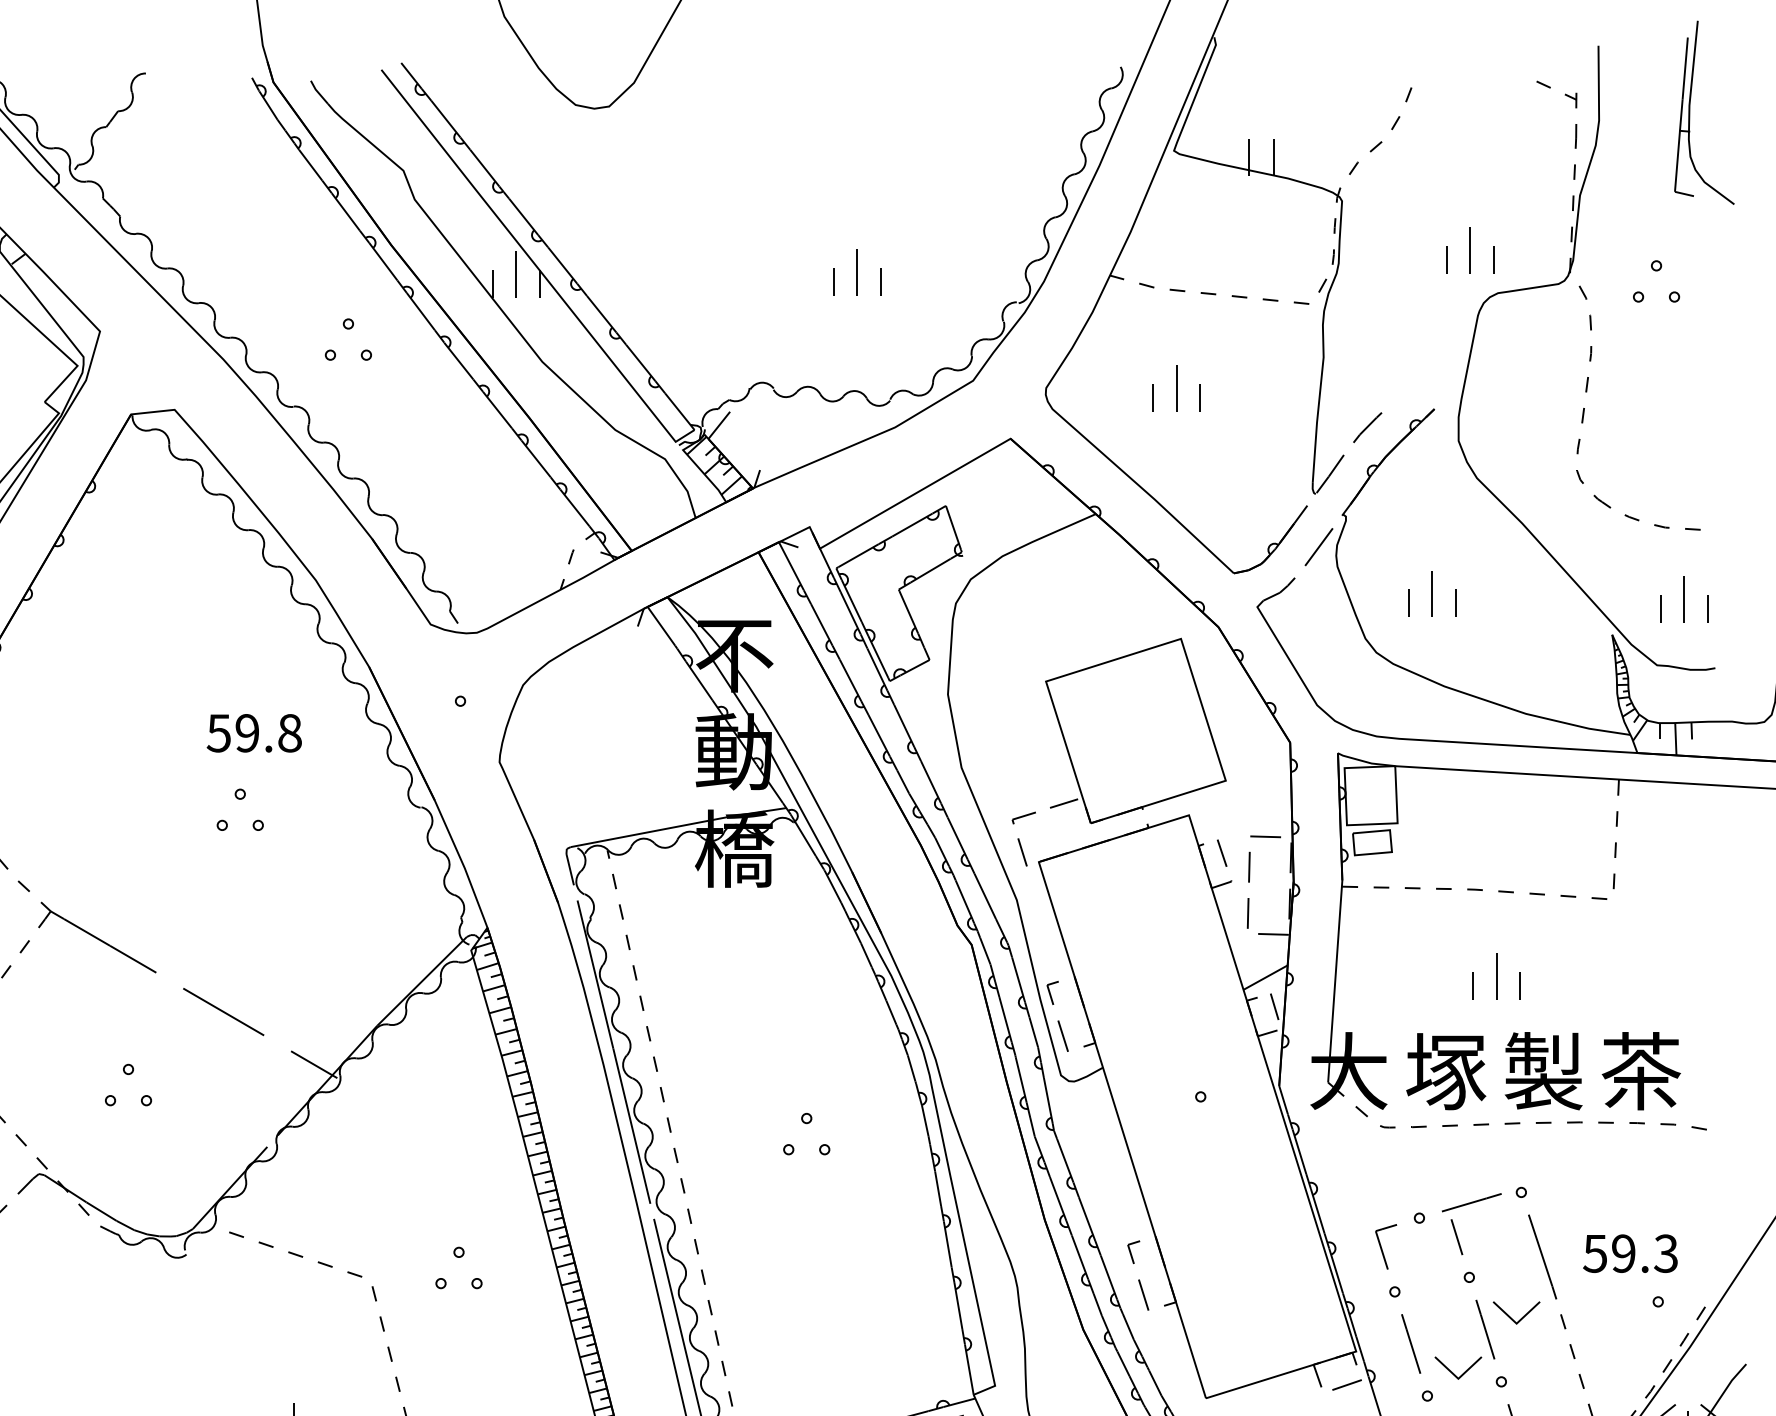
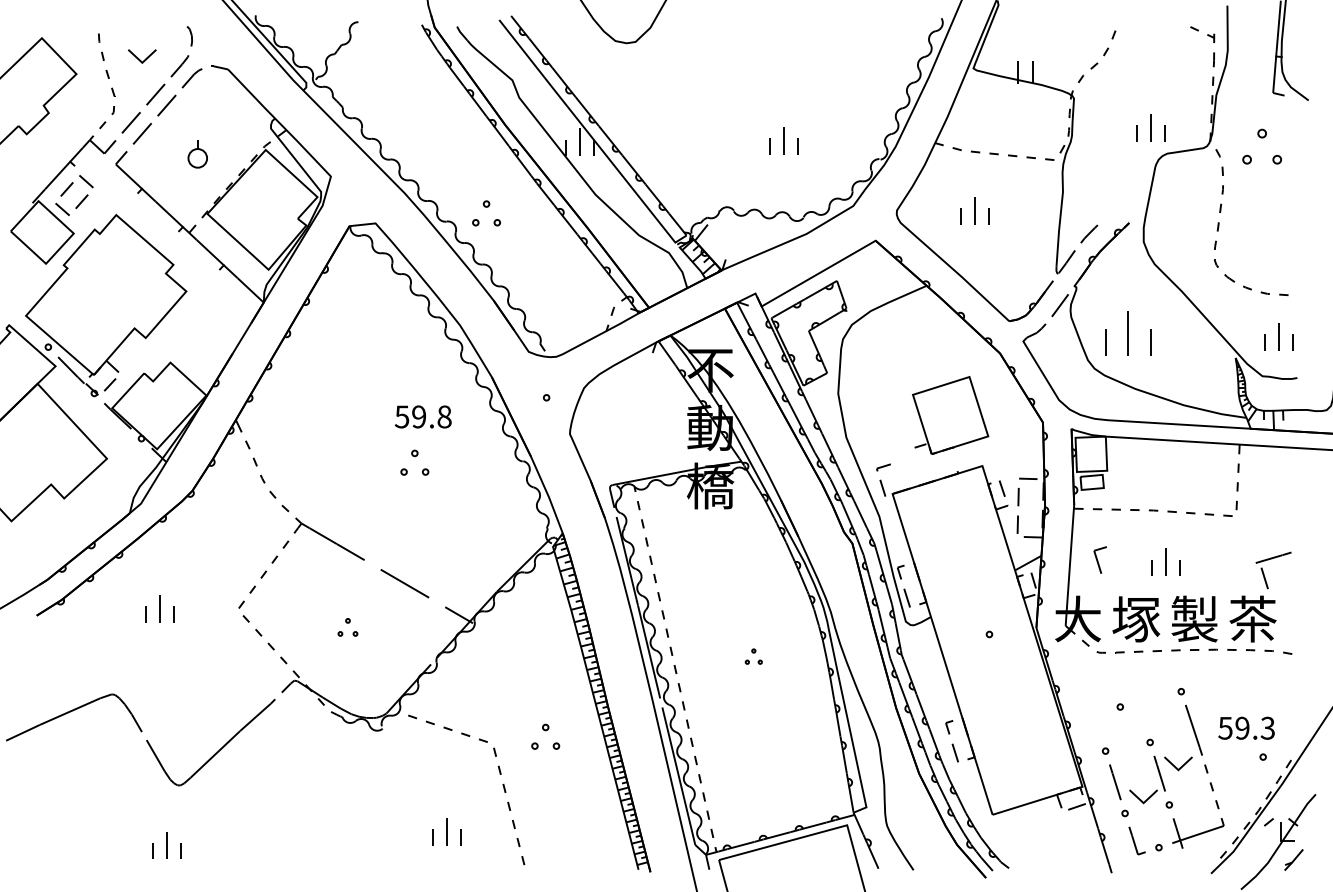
part: (1655, 281) -> (1261, 146), size x1.4
part: (348, 339) -> (486, 213), moved
part: (1431, 593) -> (1127, 333), size x1.6
part: (1135, 730) -> (950, 415), size x0.7
part: (127, 1085) -> (347, 627), size x0.7
part: (806, 1133) -> (753, 656), size x0.6
part: (1456, 1228) -> (1264, 573), moved
part: (1384, 1245) -> (1099, 559), moved

